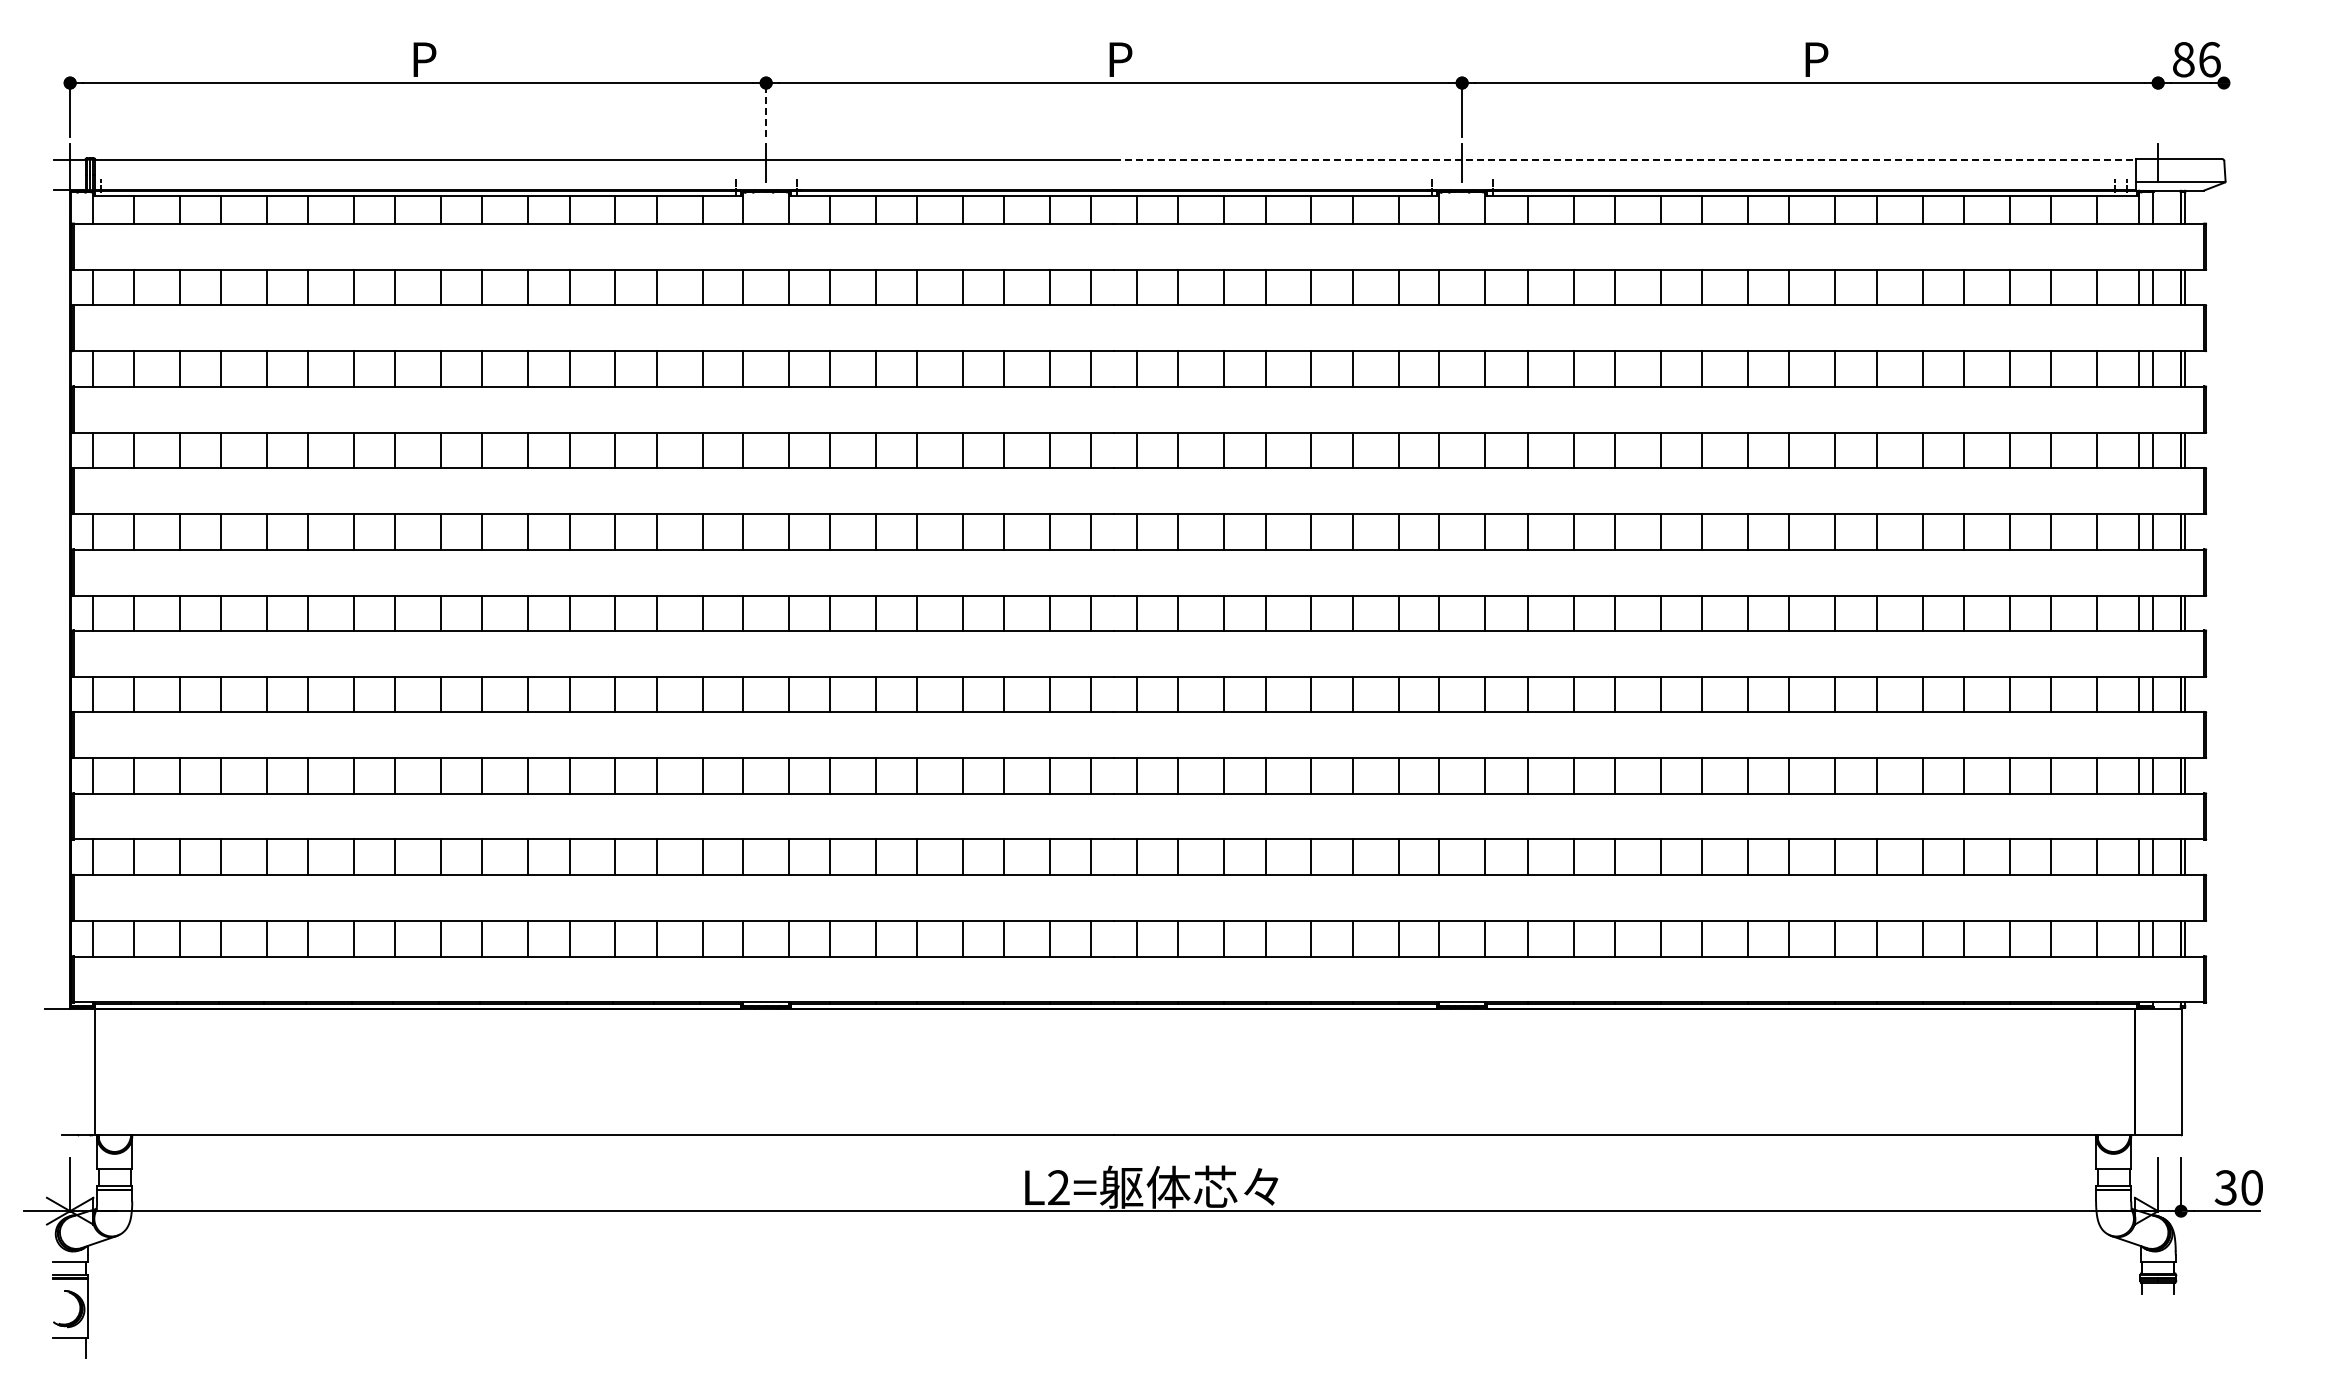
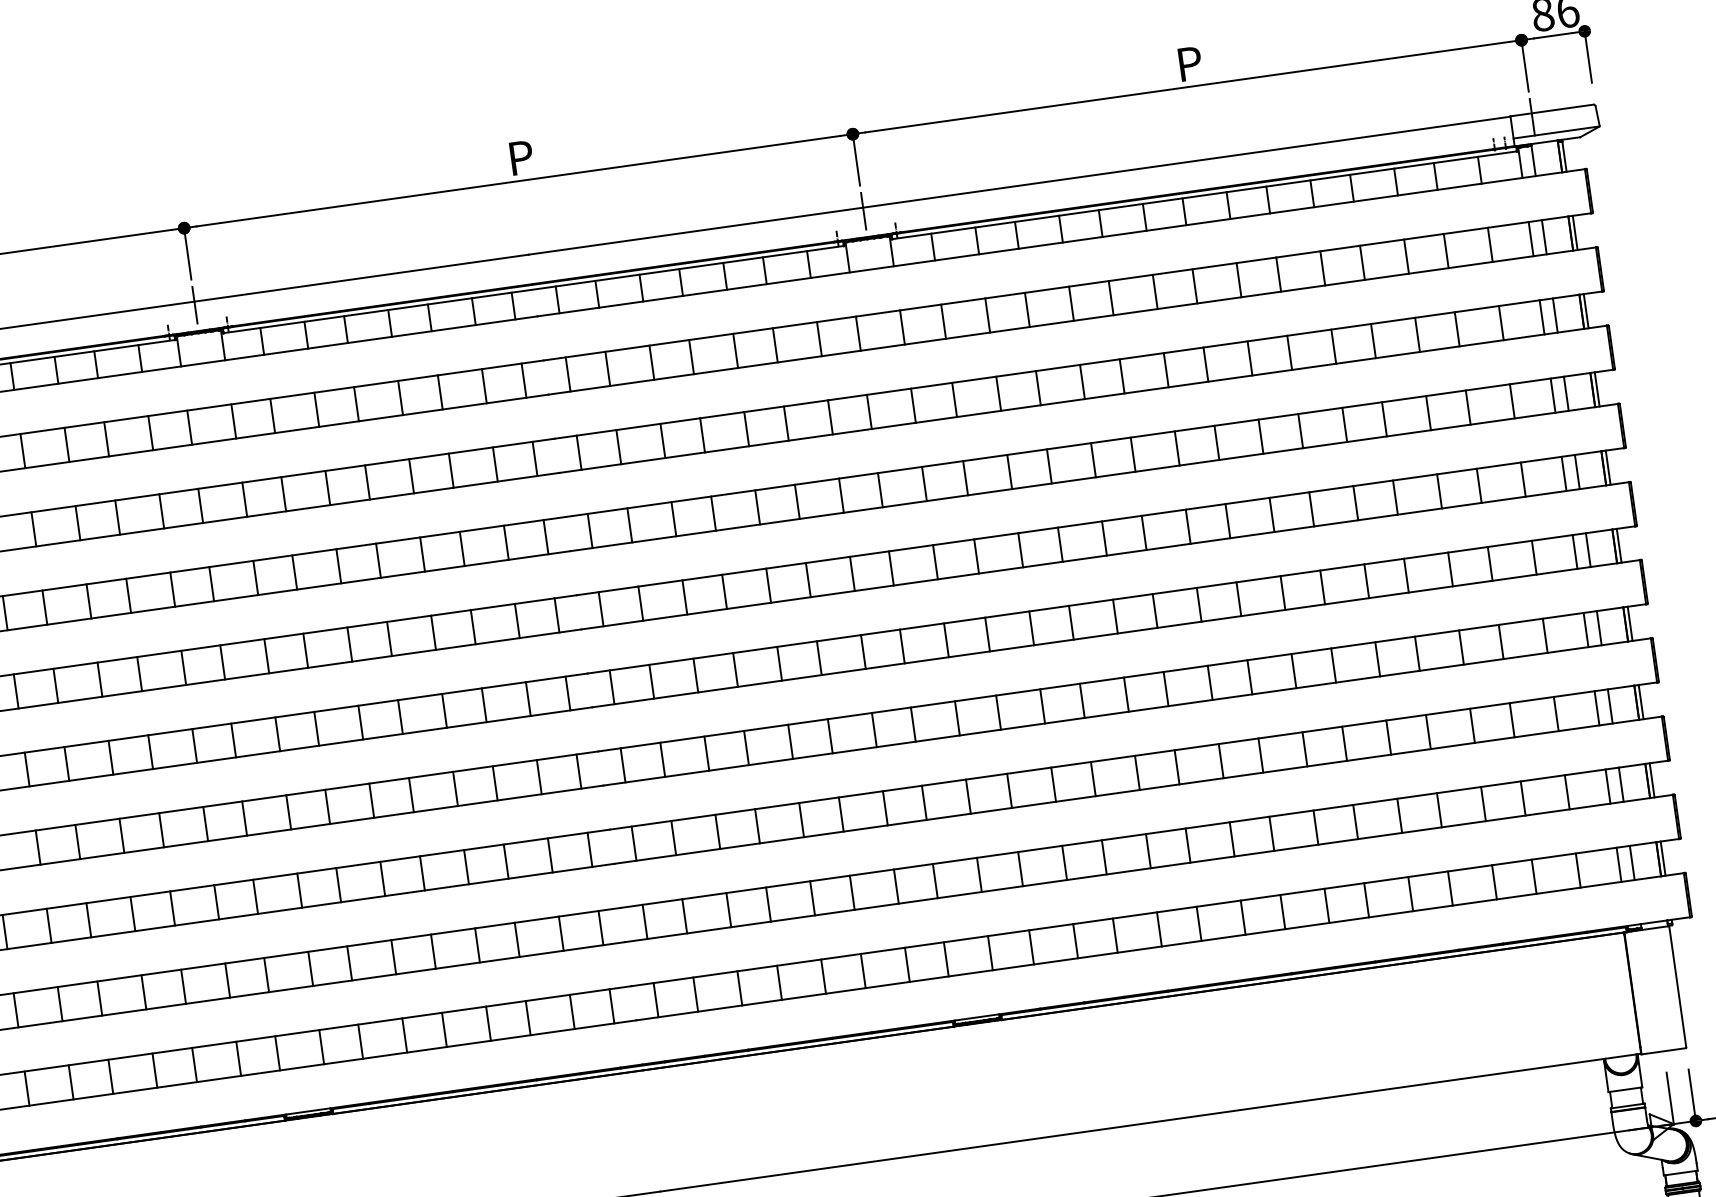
line: (766, 108) -> (187, 252), dashed -> solid
line: (2158, 109) -> (1525, 65), added
line: (2223, 109) -> (1587, 56), added
line: (1625, 159) -> (1020, 185), dashed -> solid

